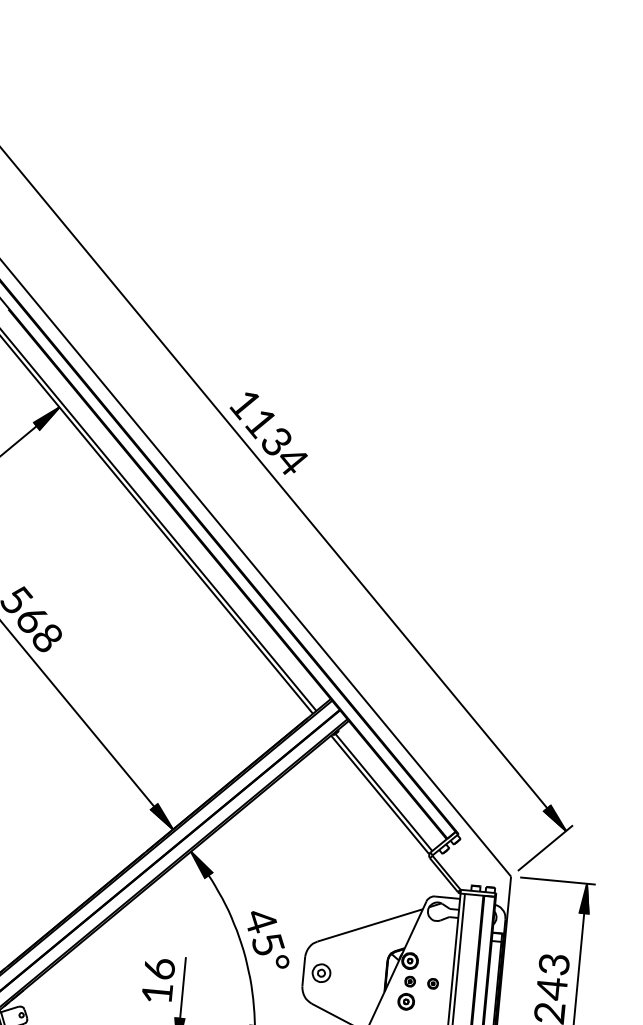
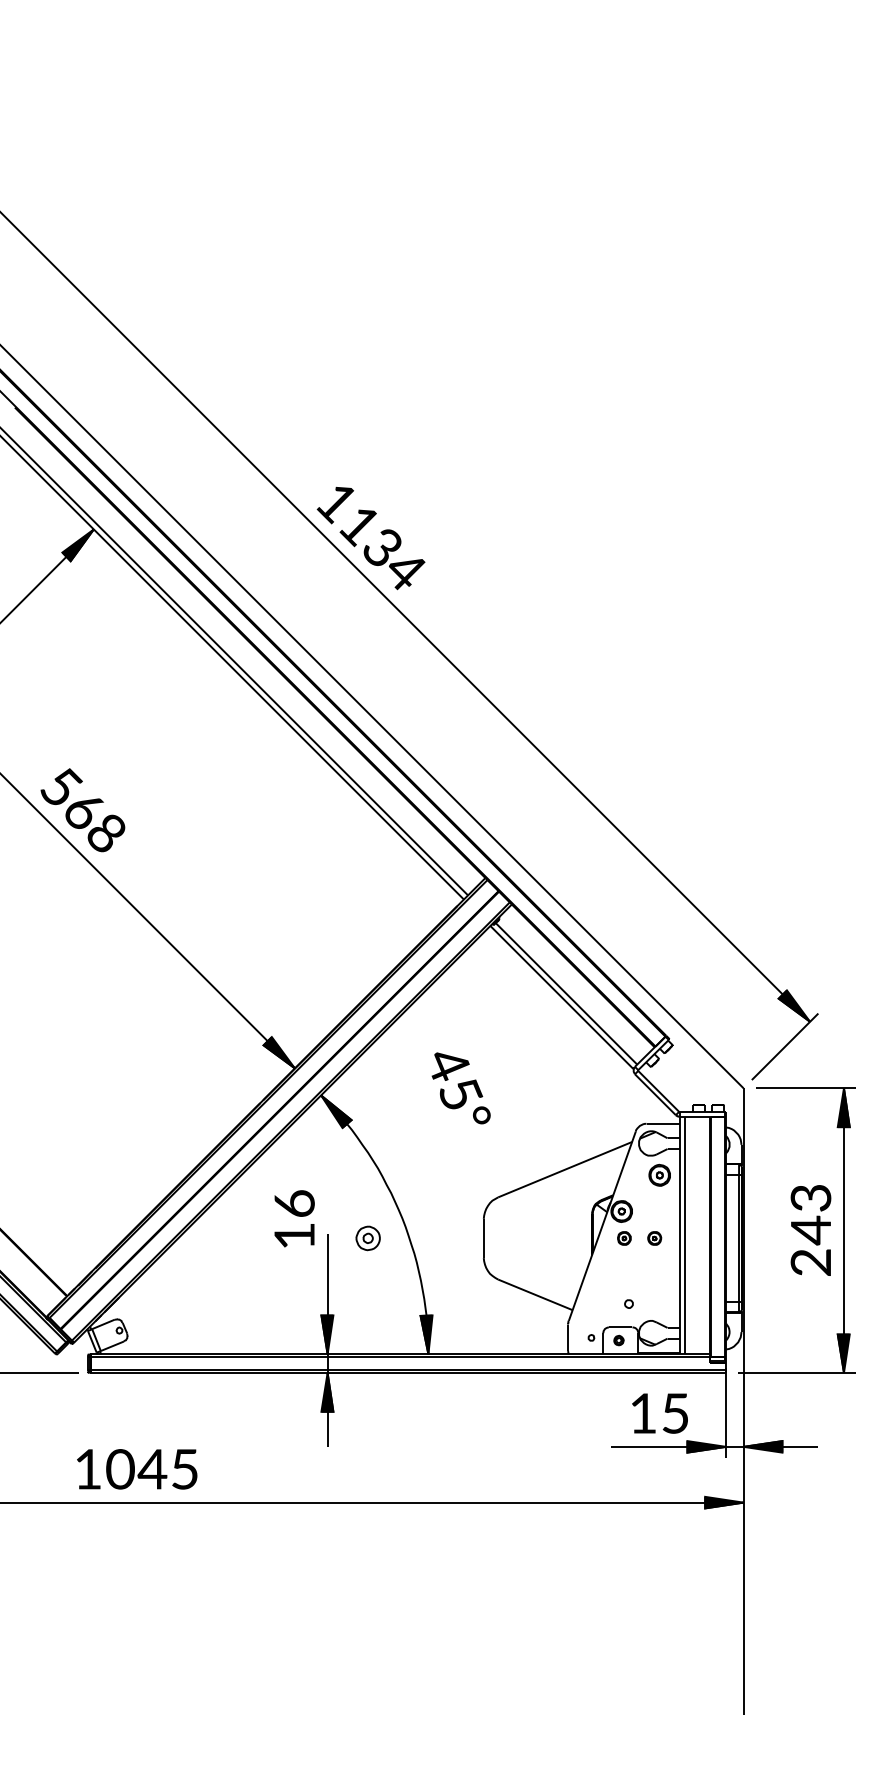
text: (268, 940) -> (460, 1088), moved
part: (320, 973) -> (367, 1238), moved
text: (158, 980) -> (294, 1218), moved
part: (406, 1001) -> (659, 1174), moved

